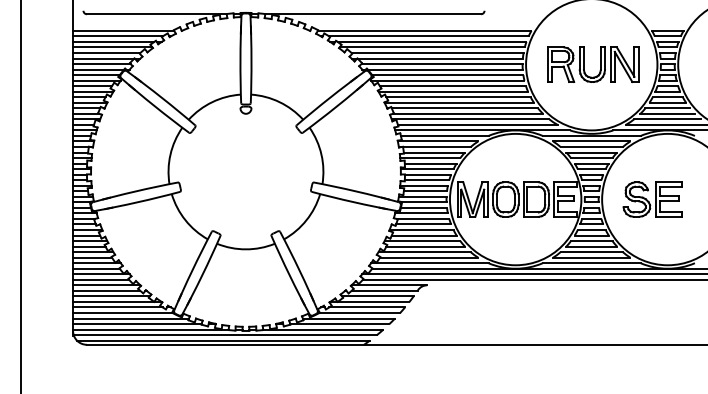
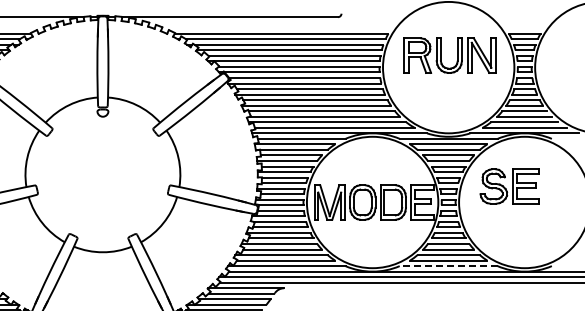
part: (600, 64) -> (457, 55), moved
part: (652, 199) -> (509, 186), moved
line: (591, 263) -> (448, 266), solid -> dashed

